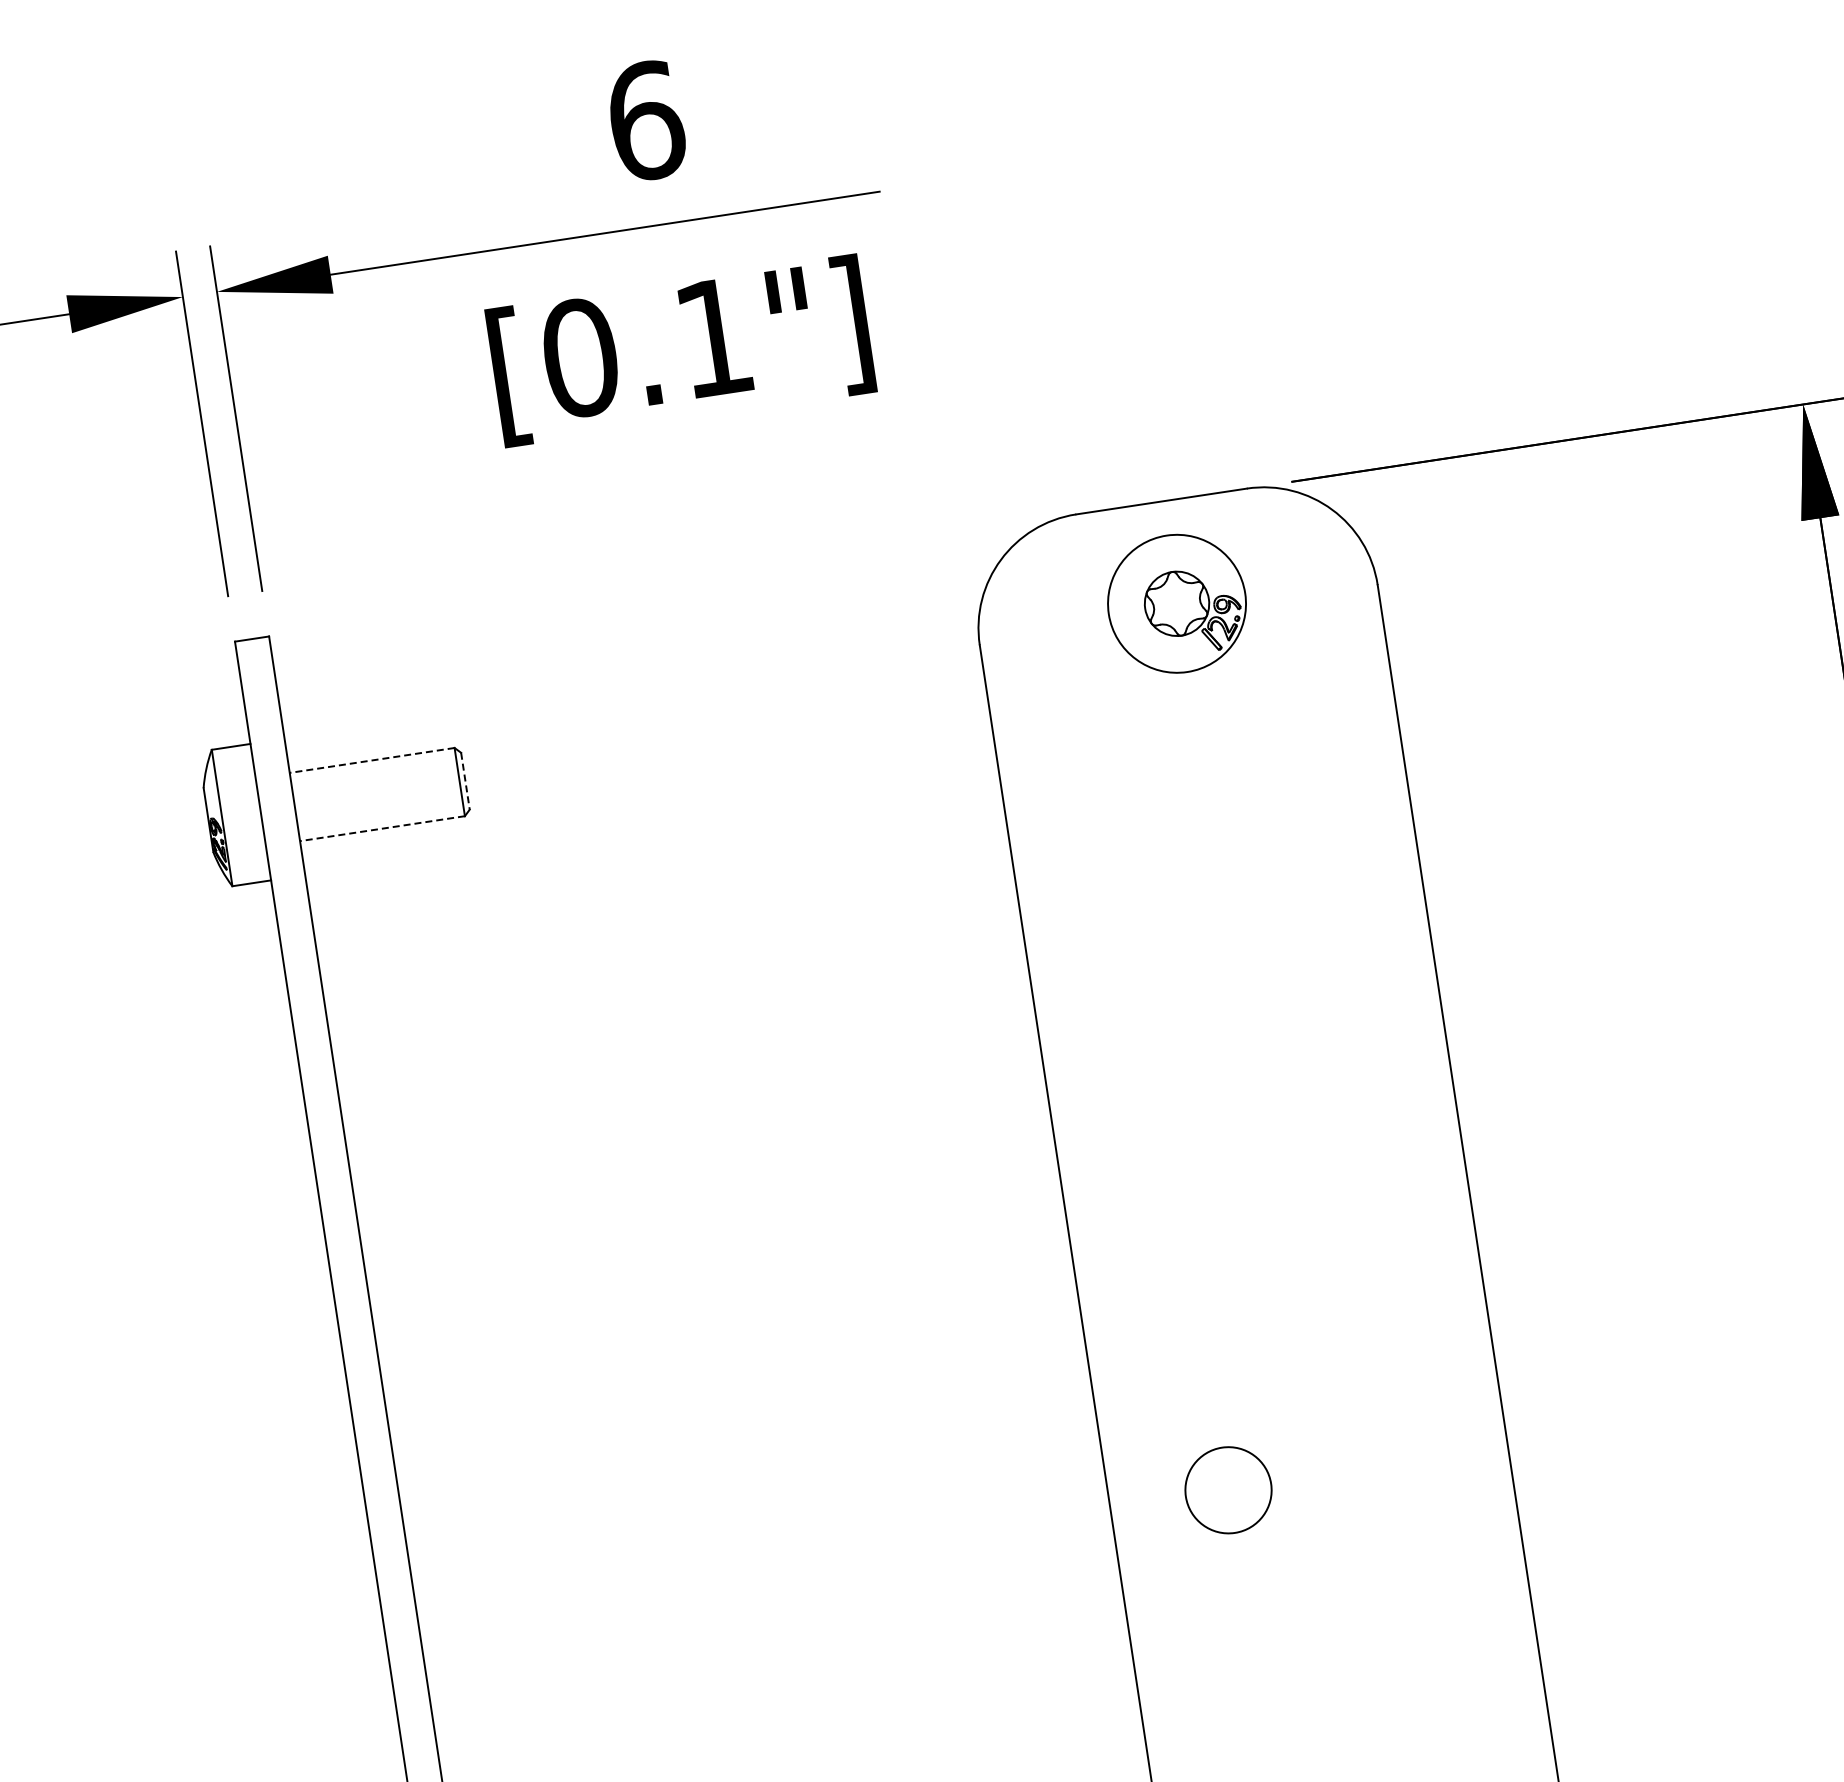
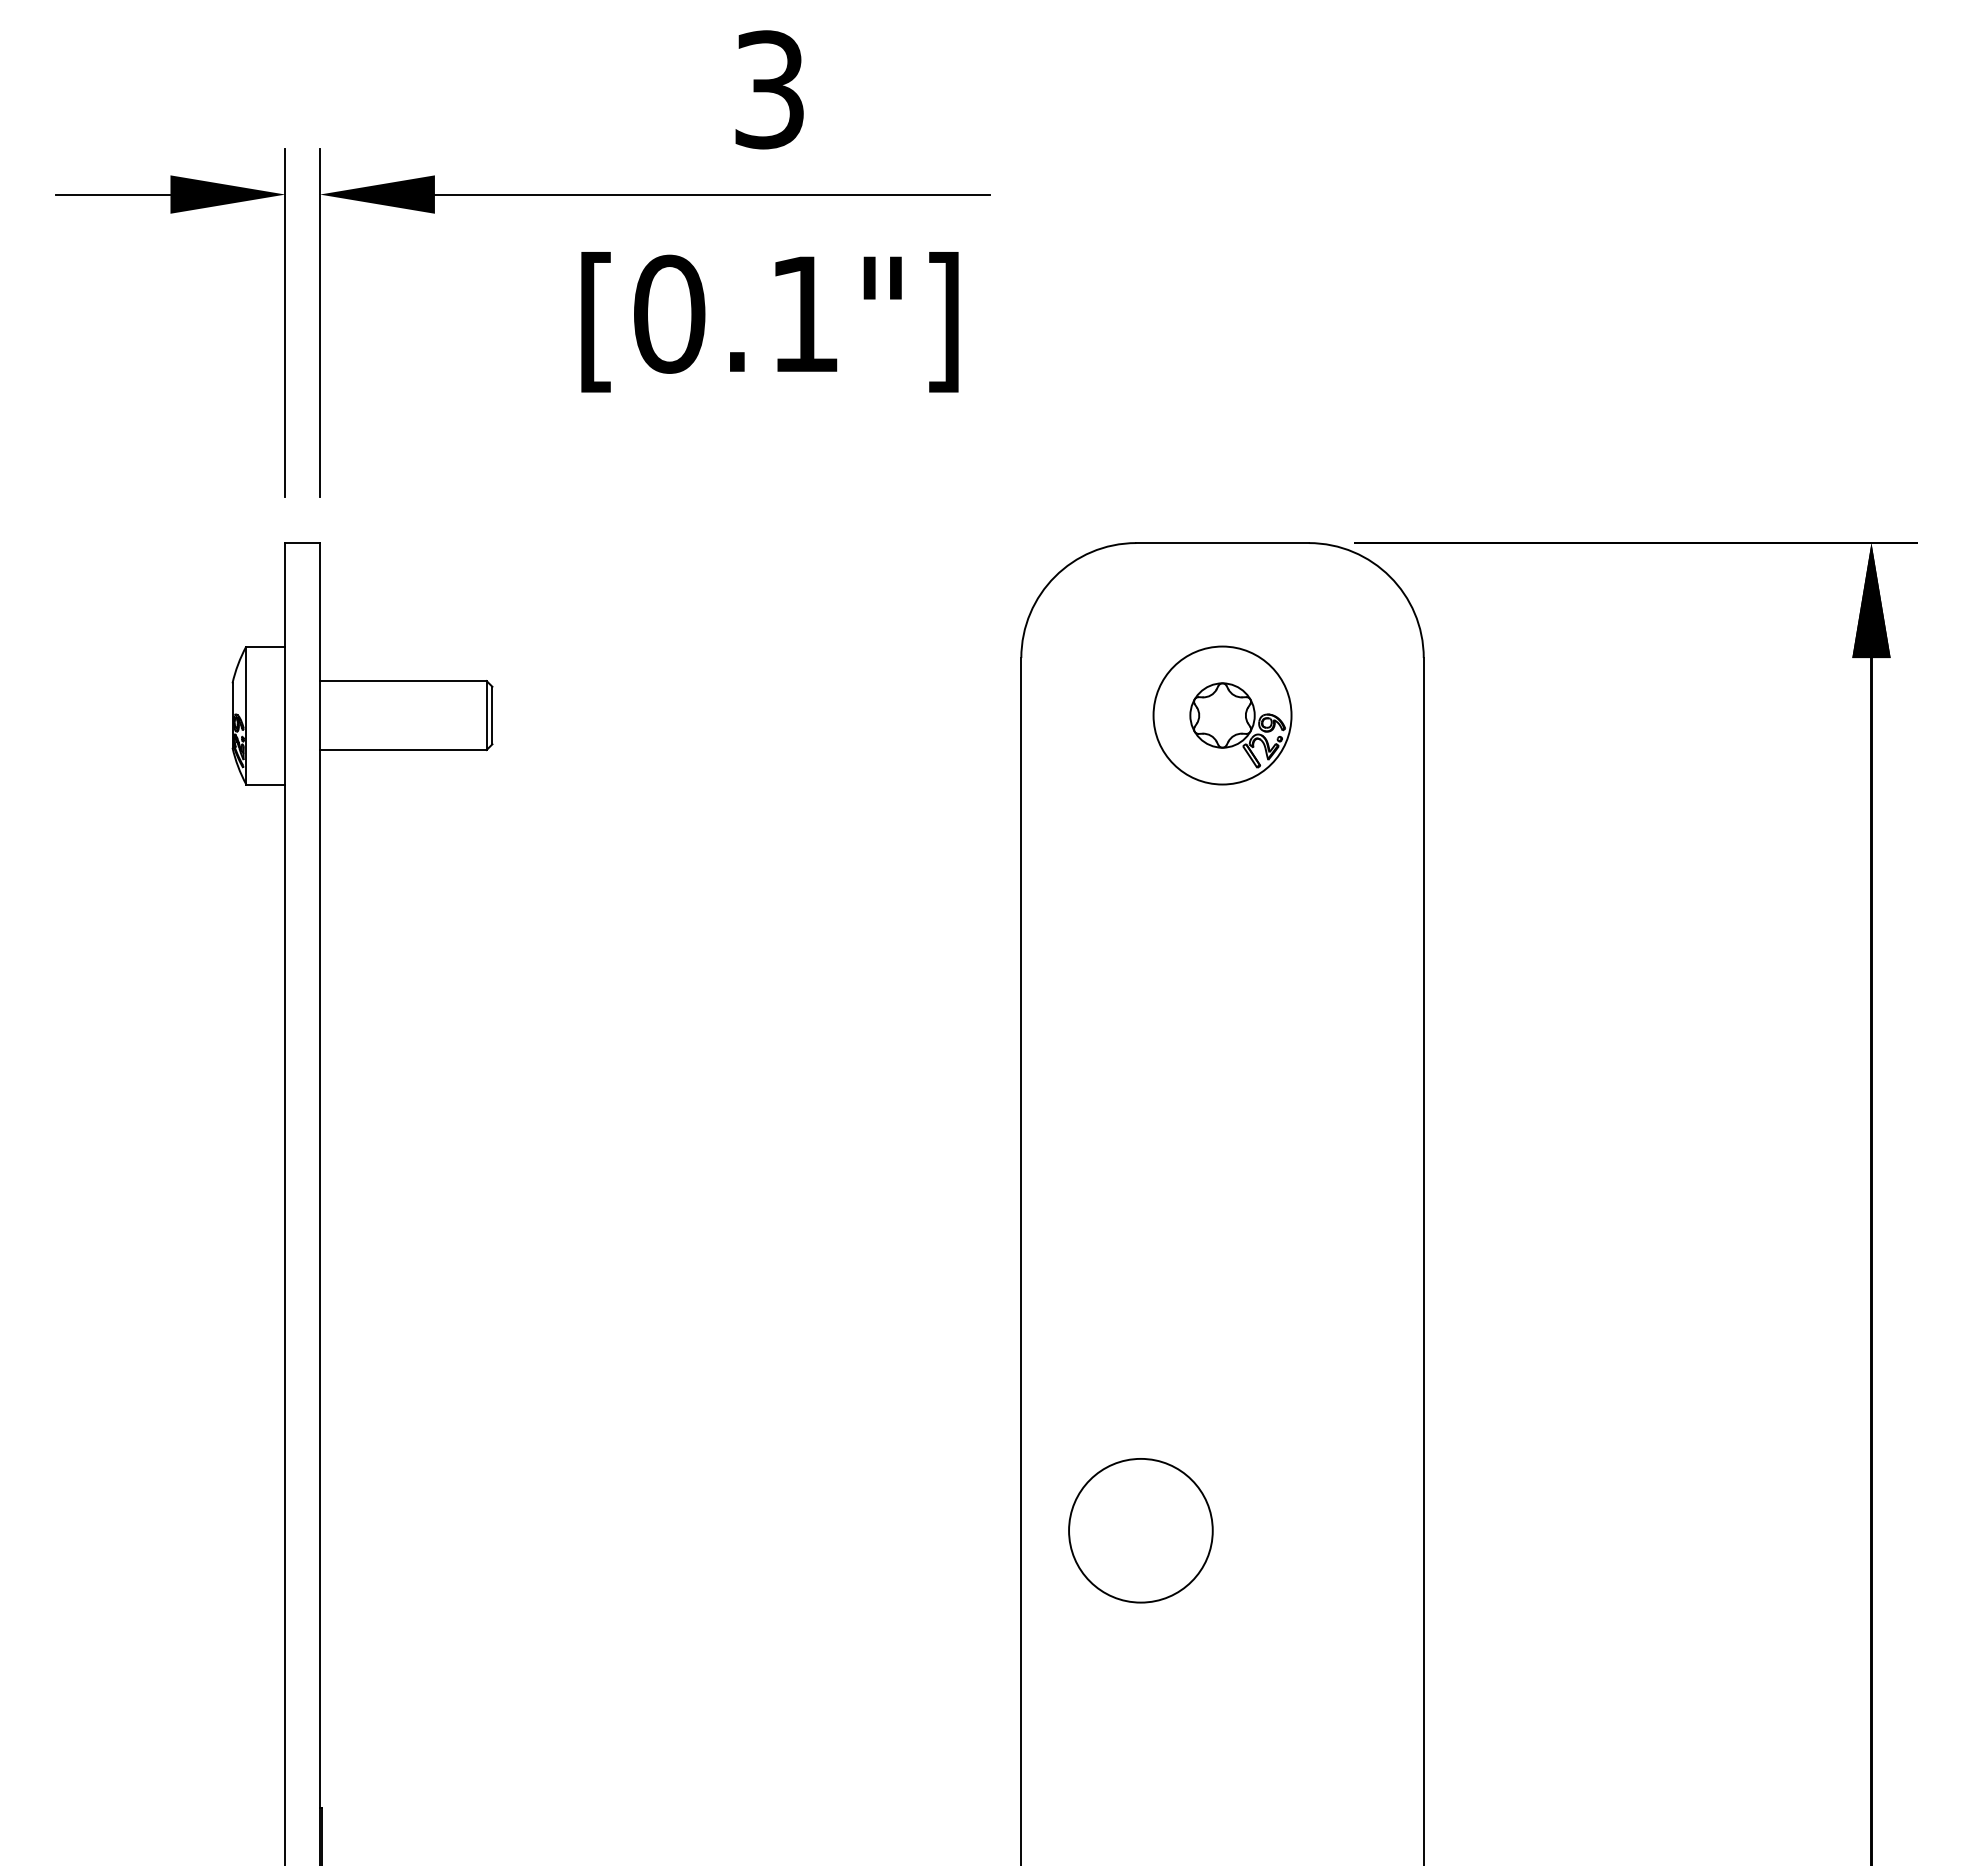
text: (646, 120) -> (770, 89), 6 -> 3
part: (1176, 603) -> (1222, 715), moved
line: (371, 761) -> (402, 681), dashed -> solid
line: (465, 781) -> (492, 715), dashed -> solid
line: (381, 829) -> (402, 750), dashed -> solid
circle: (1228, 1490) -> (1140, 1530), size x1.67

